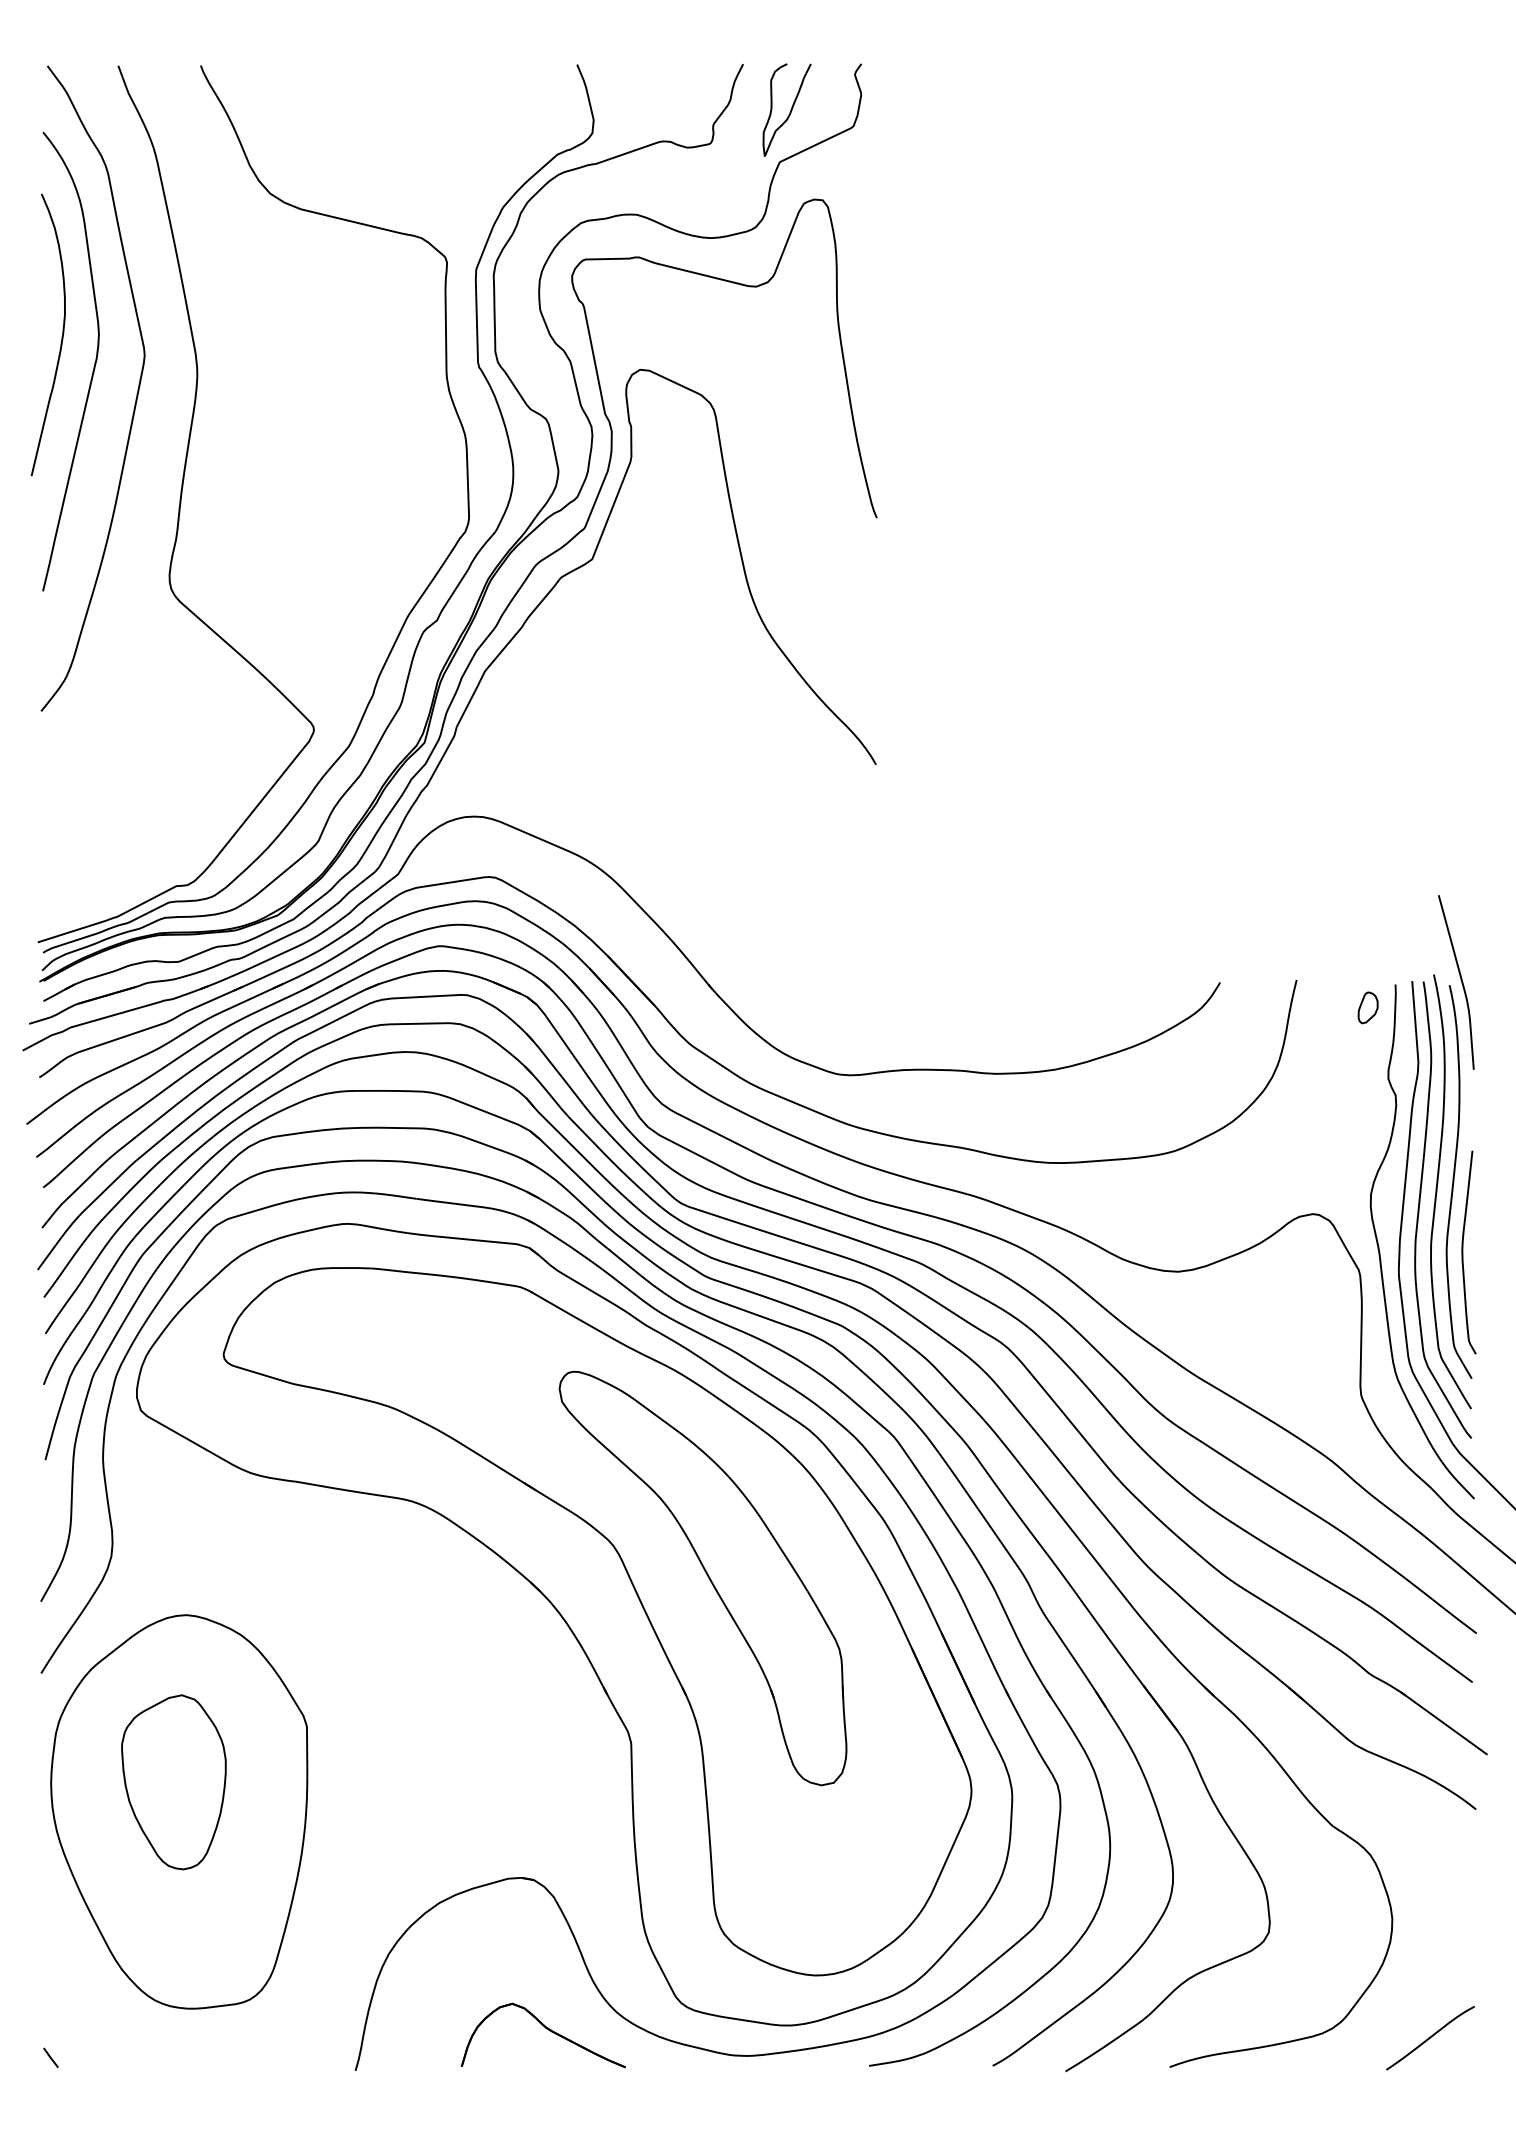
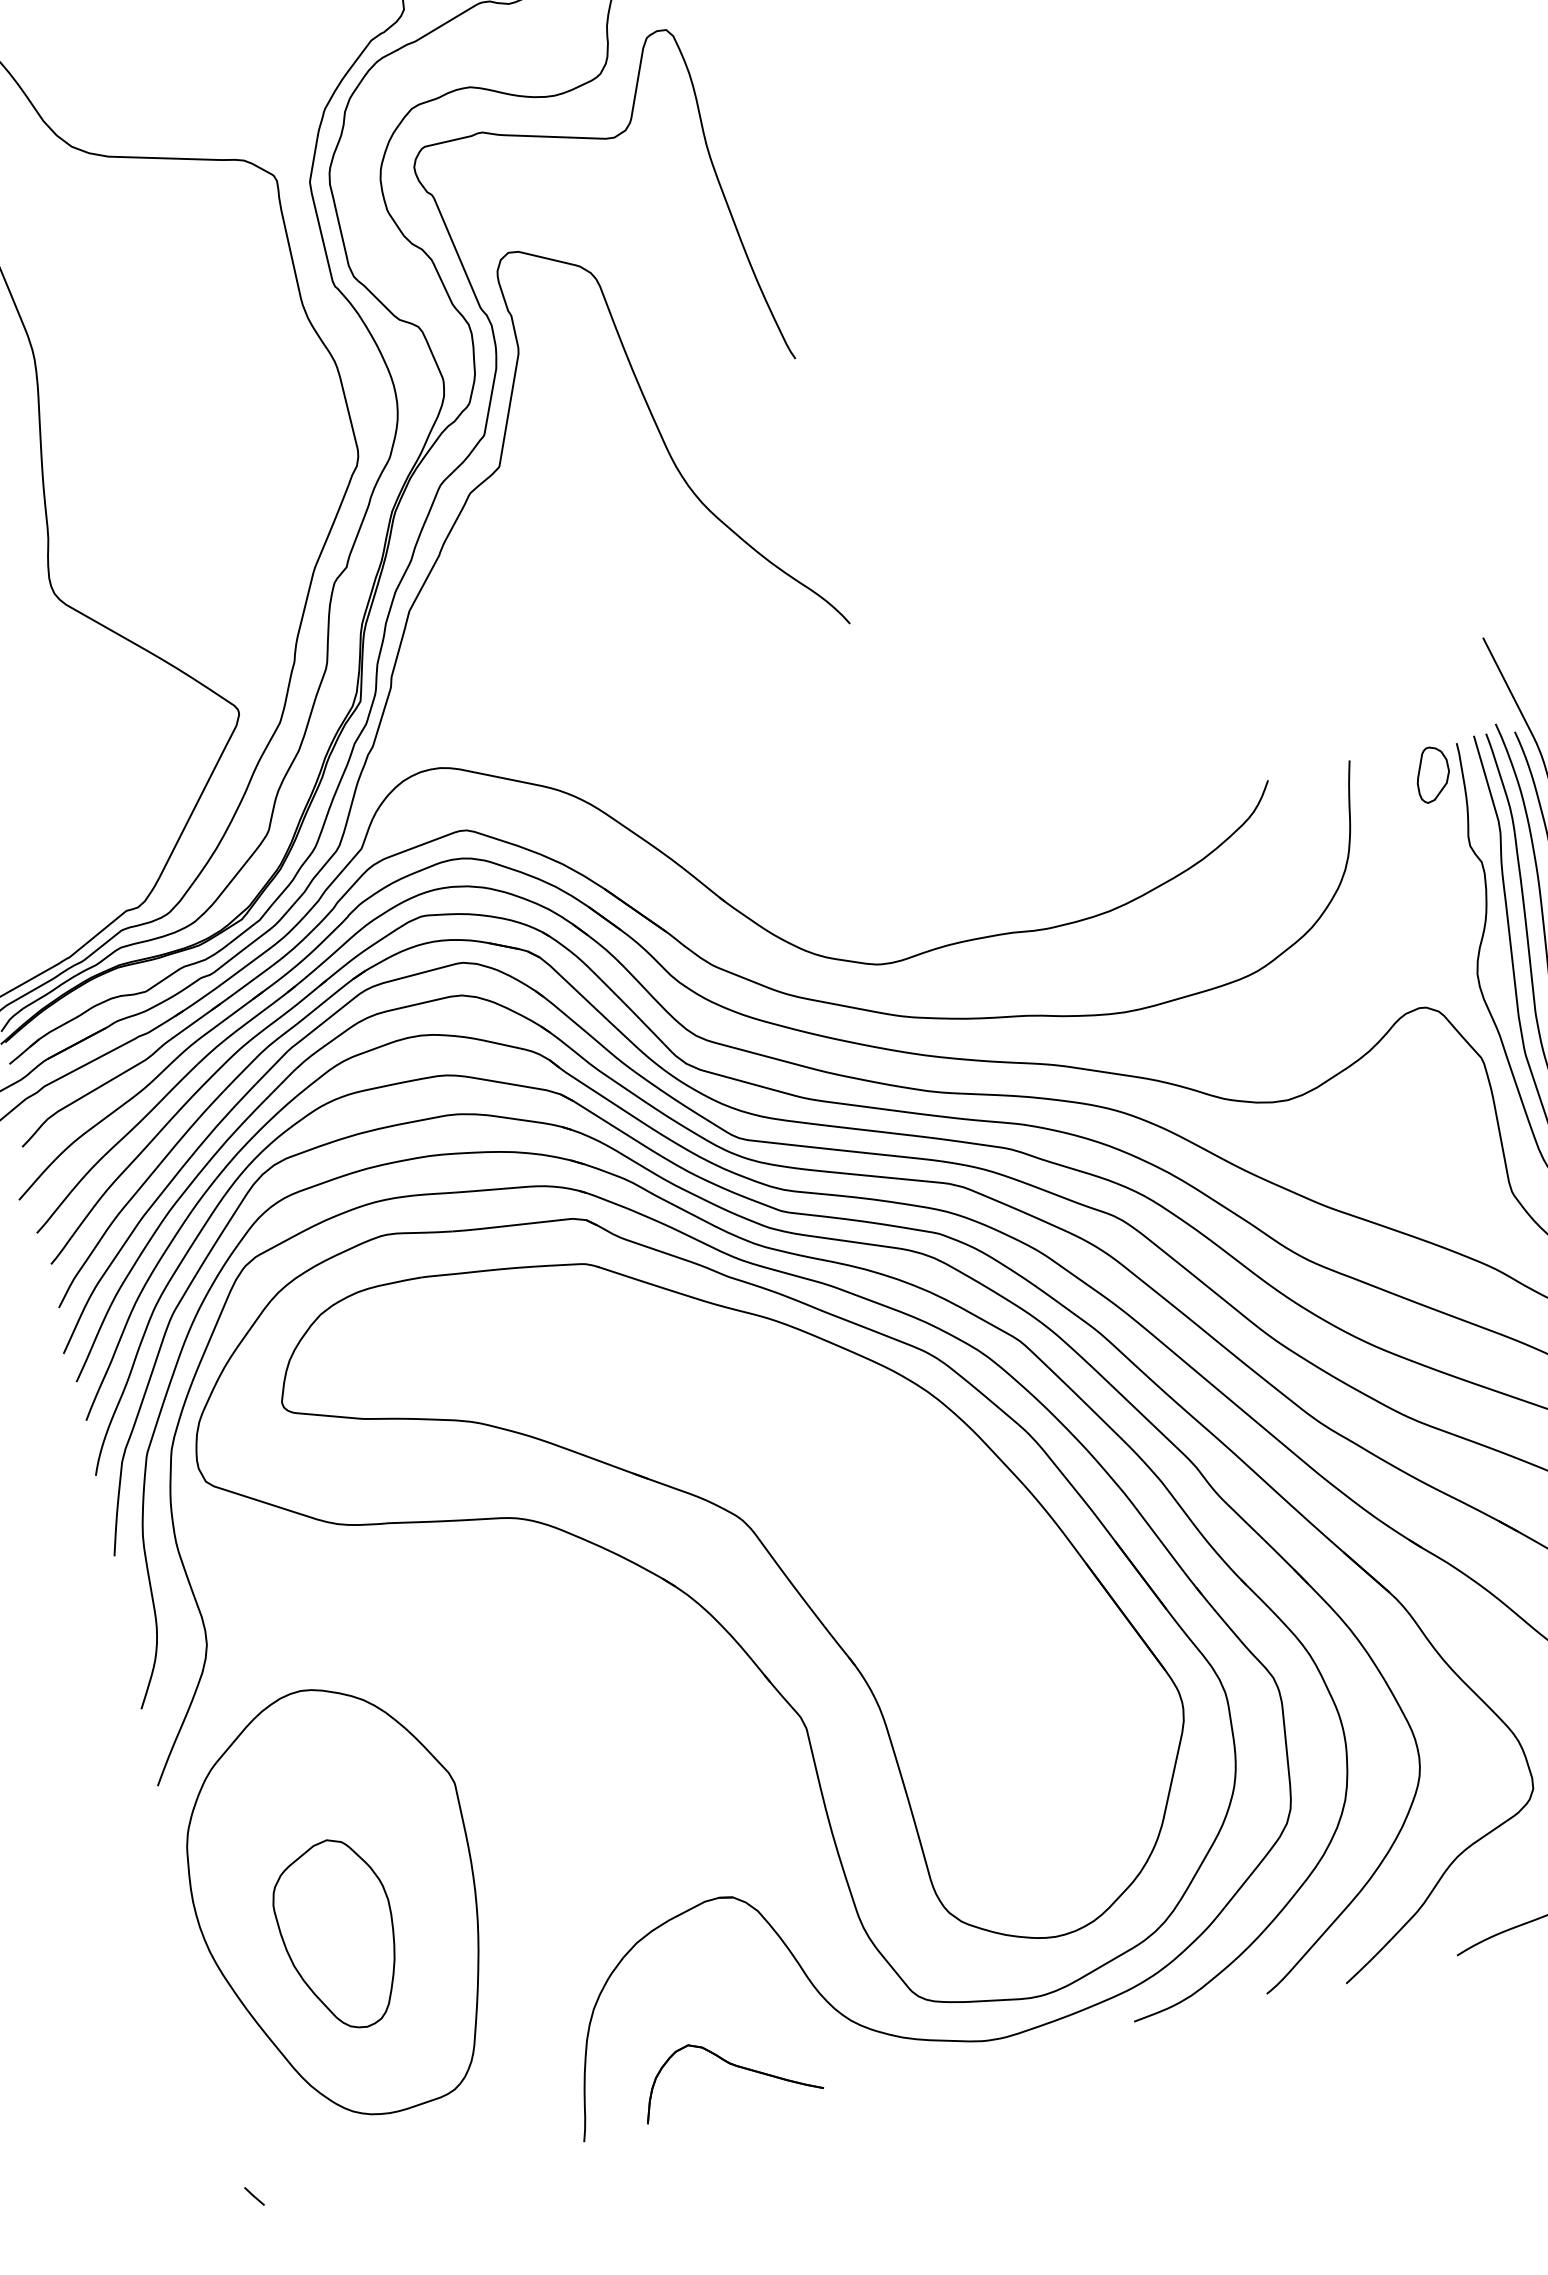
part: (1367, 1007) -> (1431, 774), size x1.6
part: (702, 1578) -> (846, 1535), removed
part: (173, 1782) -> (337, 1935), moved
part: (546, 2029) -> (730, 2065), moved

